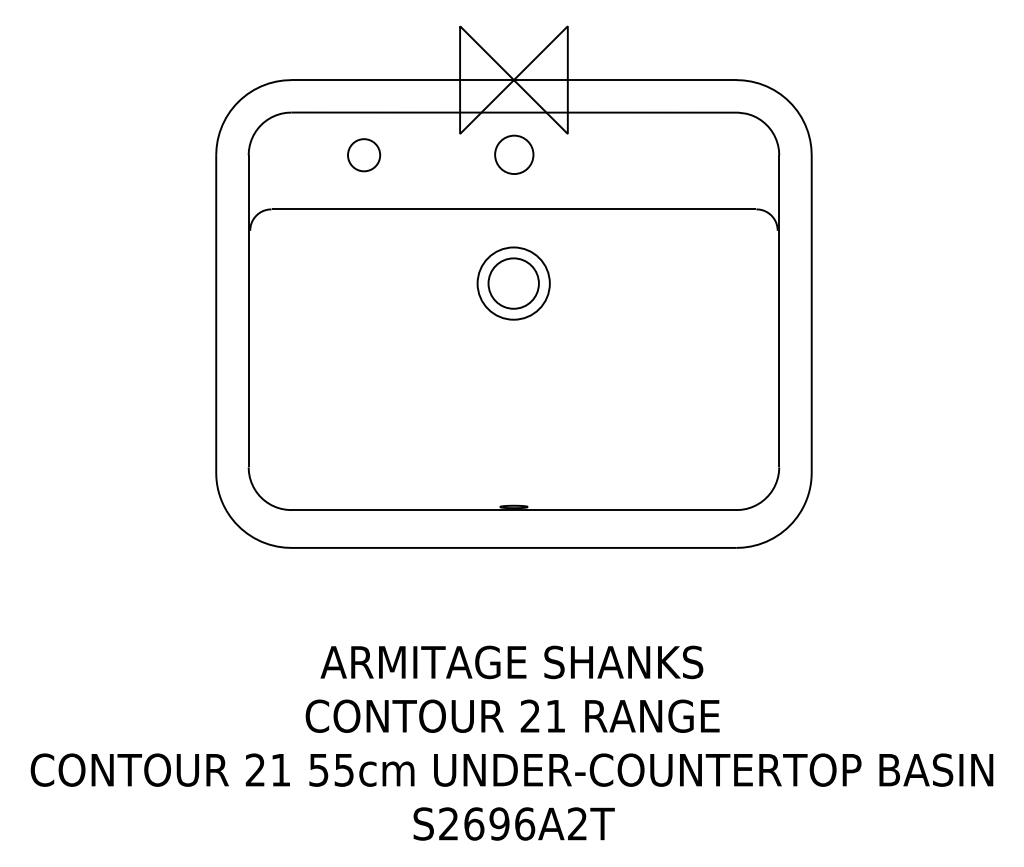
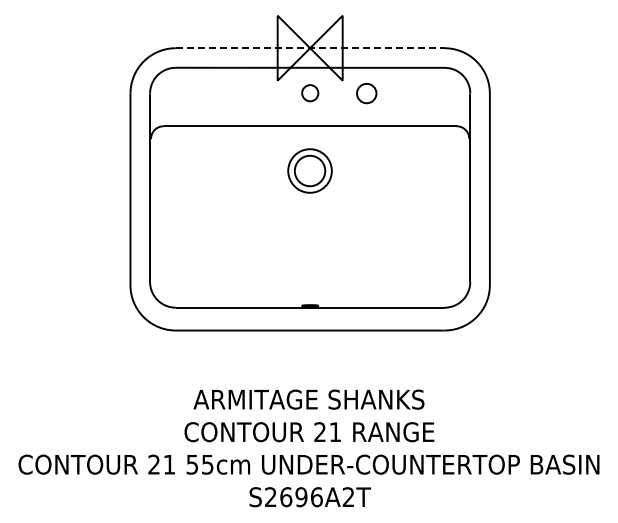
line: (514, 80) -> (310, 48), solid -> dashed
part: (512, 153) -> (309, 92), size x0.7
part: (363, 155) -> (366, 93), moved

